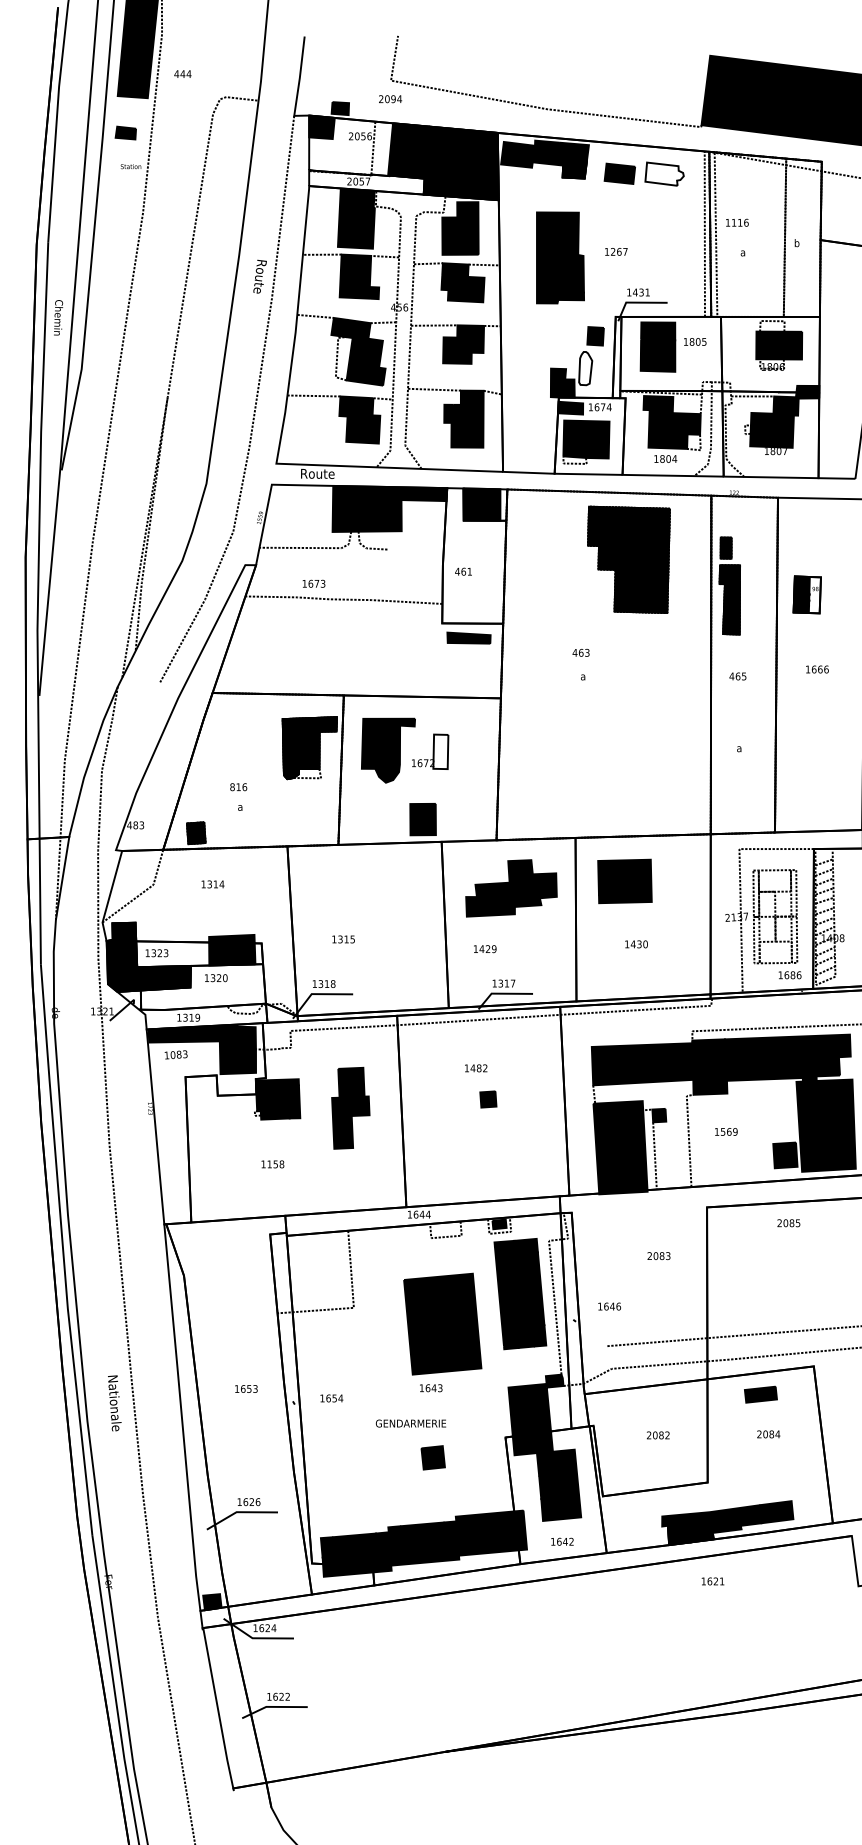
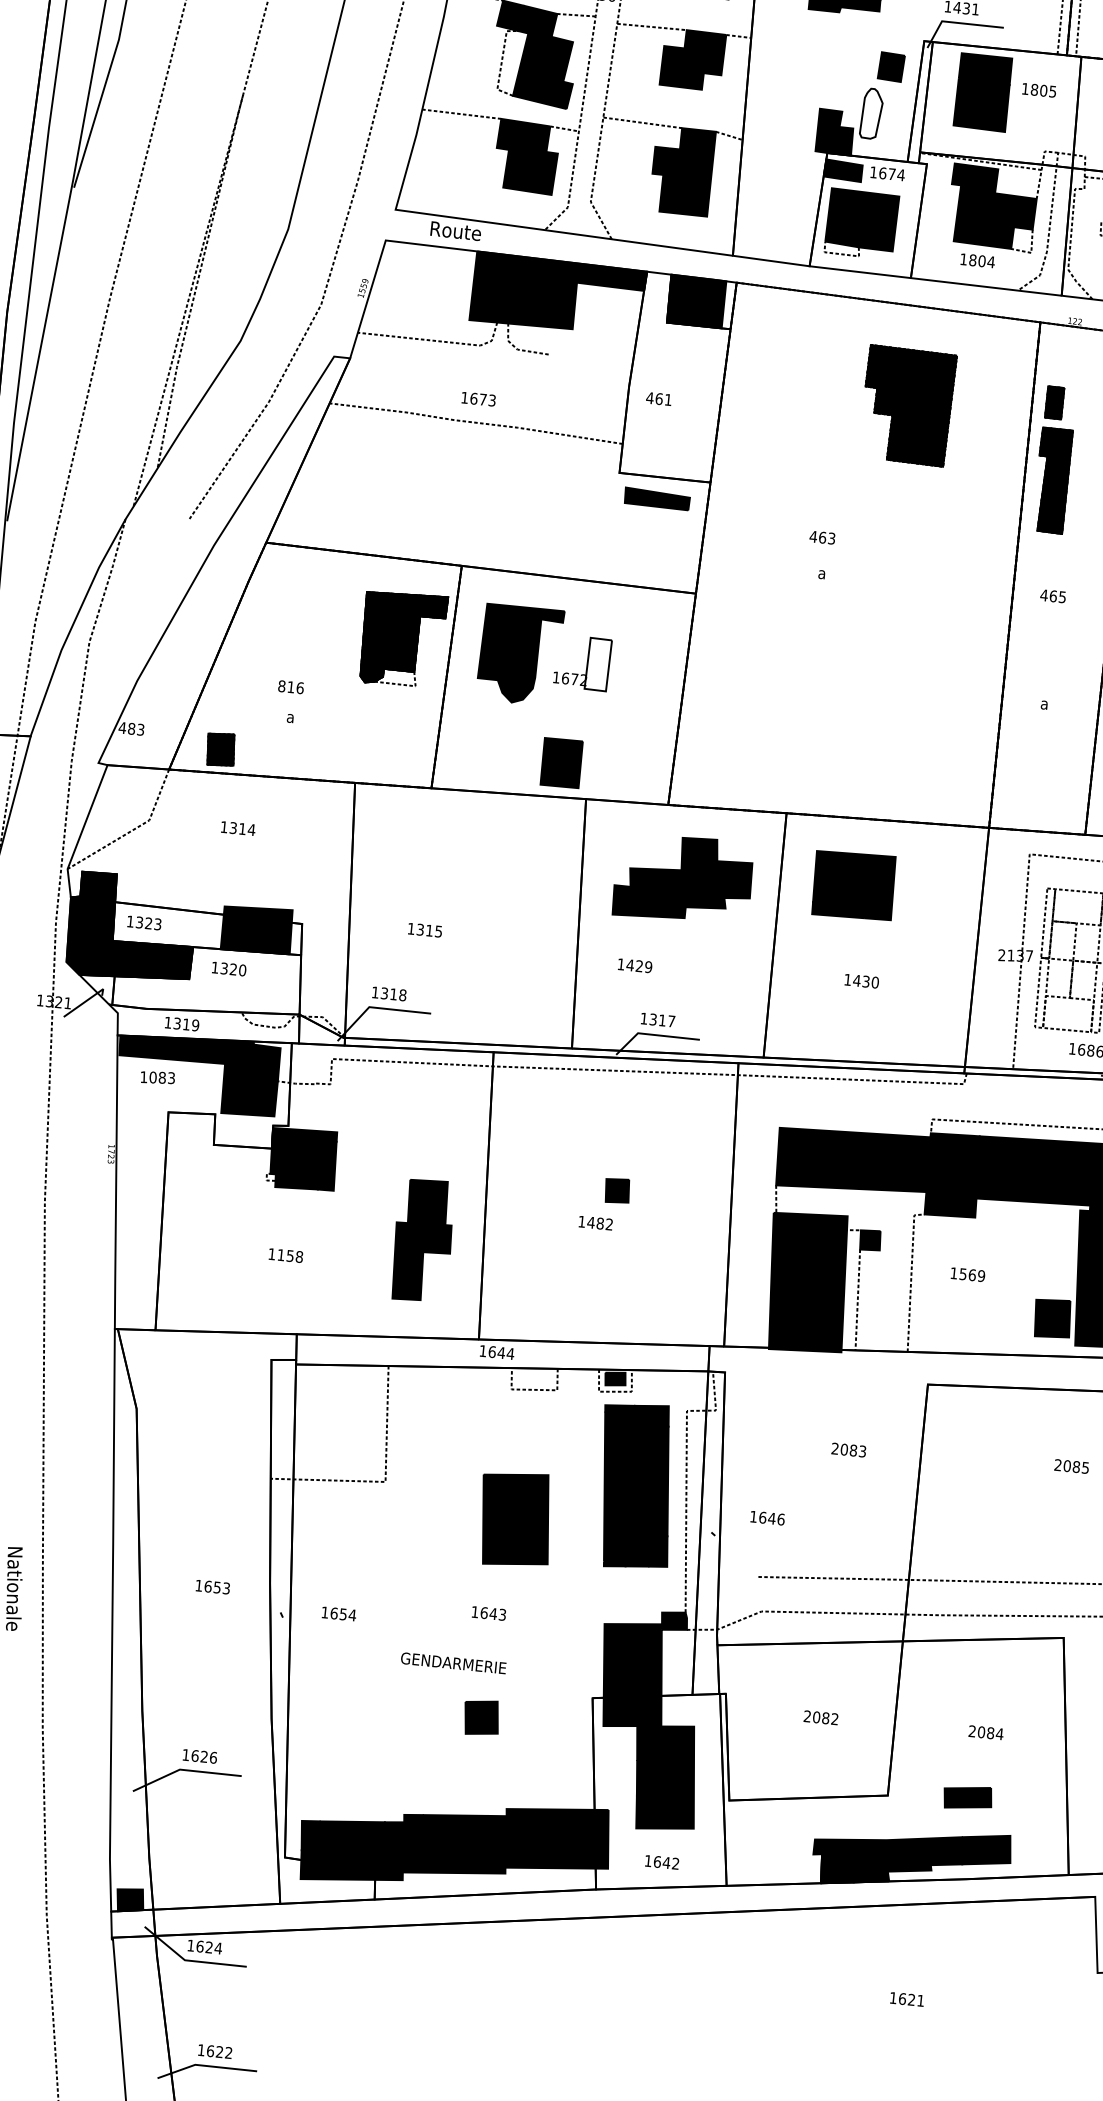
part: (628, 559) -> (907, 405), size x0.71
text: (313, 583) -> (477, 398), moved
text: (476, 1068) -> (596, 1223), moved
part: (350, 1107) -> (422, 1239), moved
text: (788, 1223) -> (1071, 1466), moved
part: (442, 1323) -> (515, 1518), size x0.62
part: (760, 1394) -> (967, 1797), moved
text: (712, 1581) -> (906, 1999), moved

